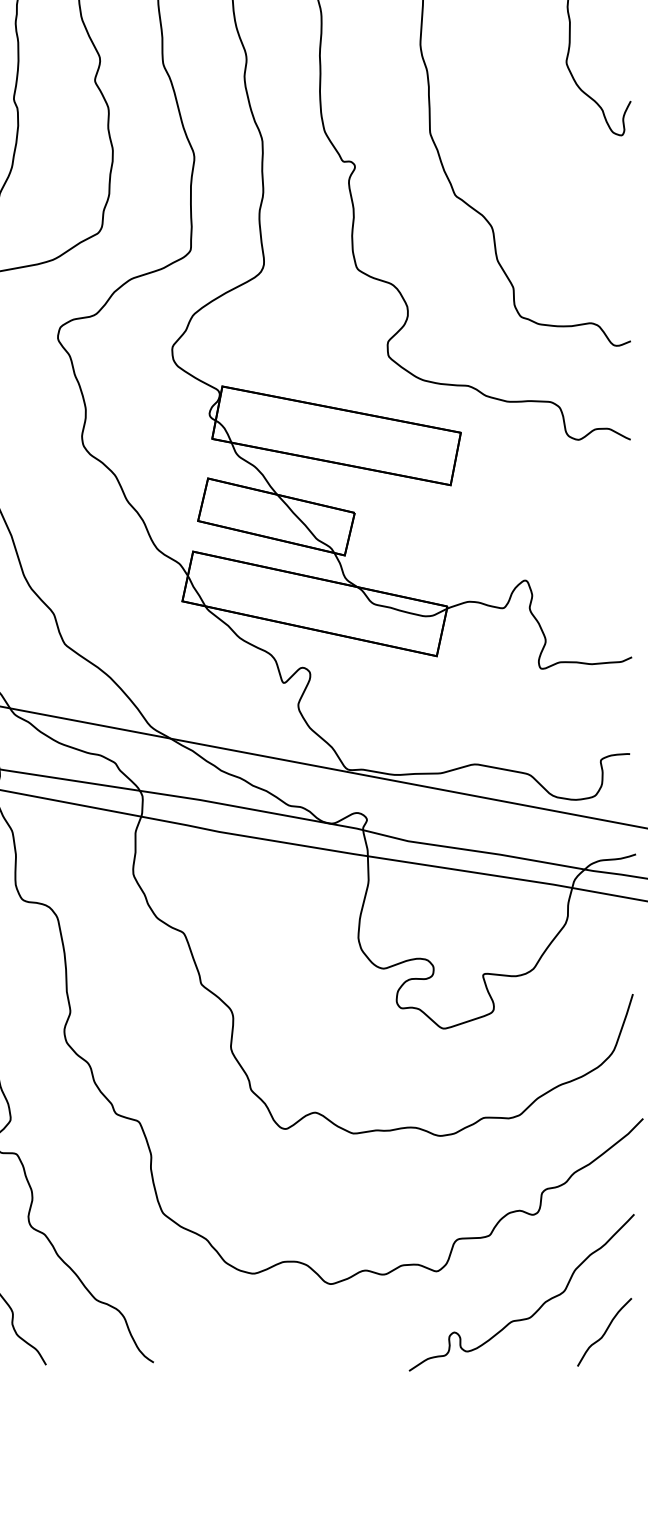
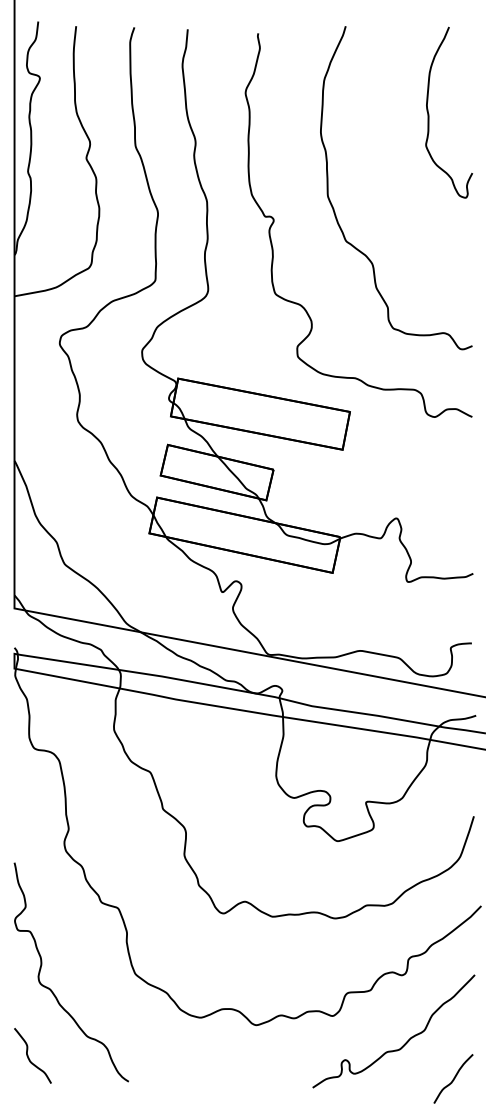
curve: (604, 1331) -> (453, 1078), moved

